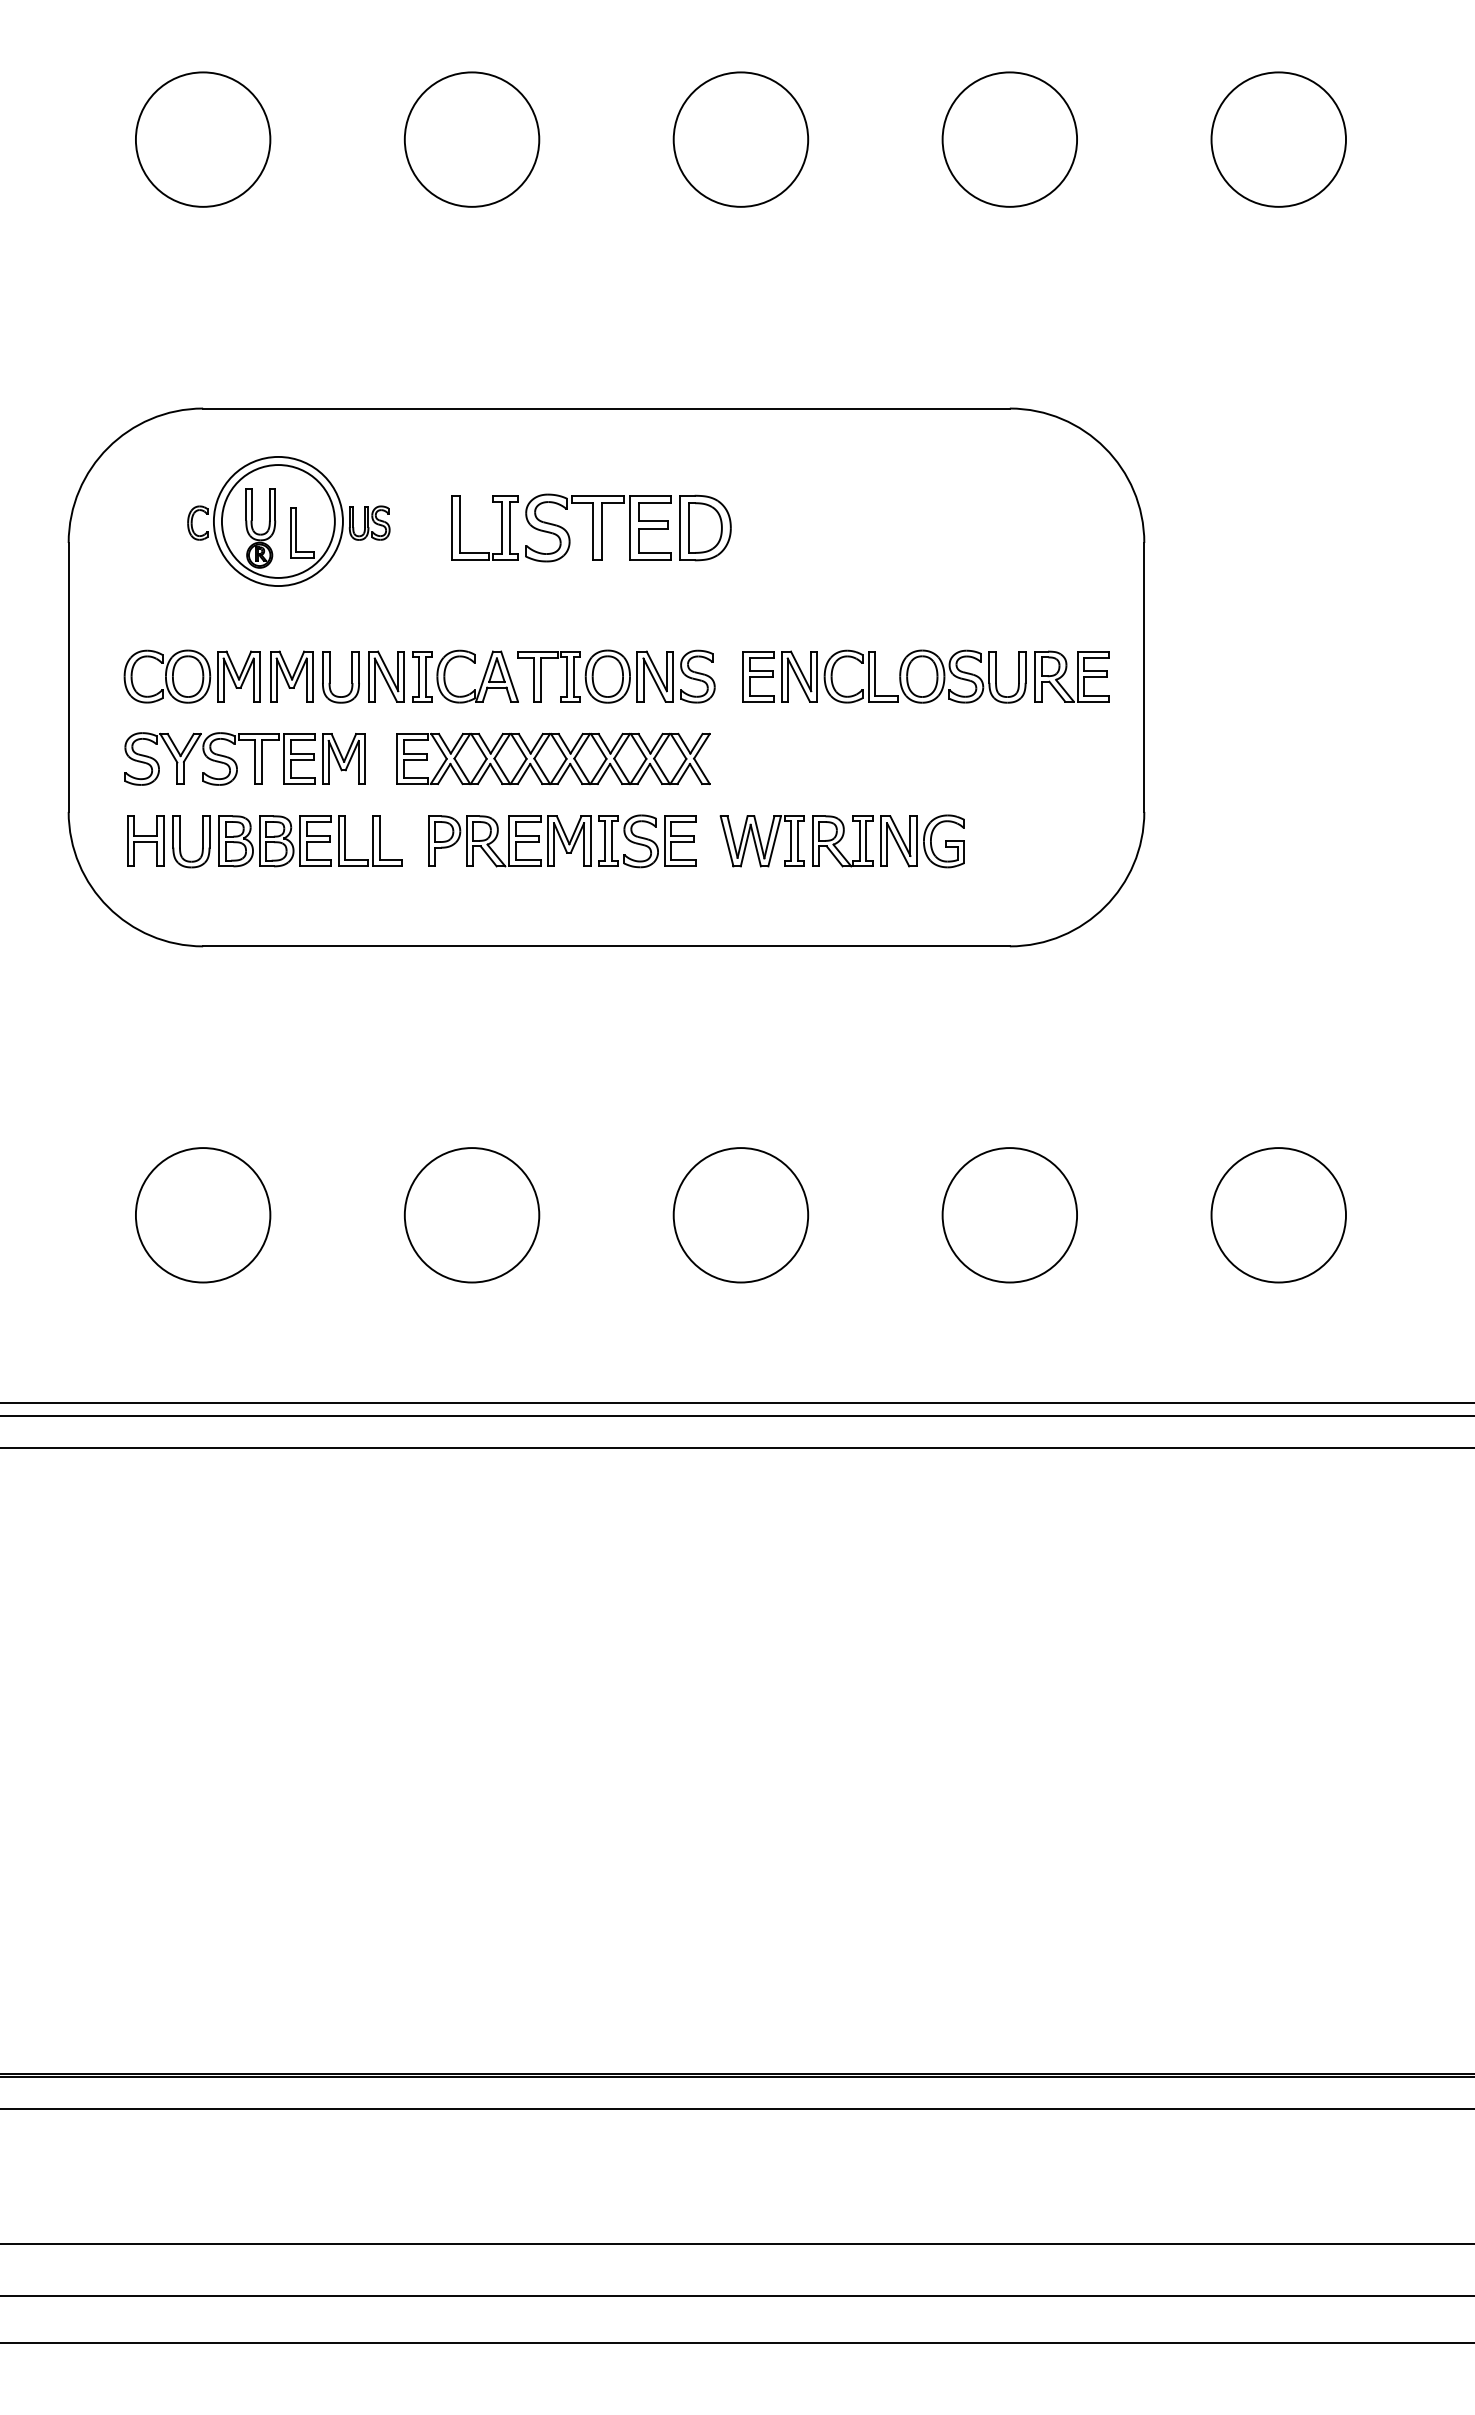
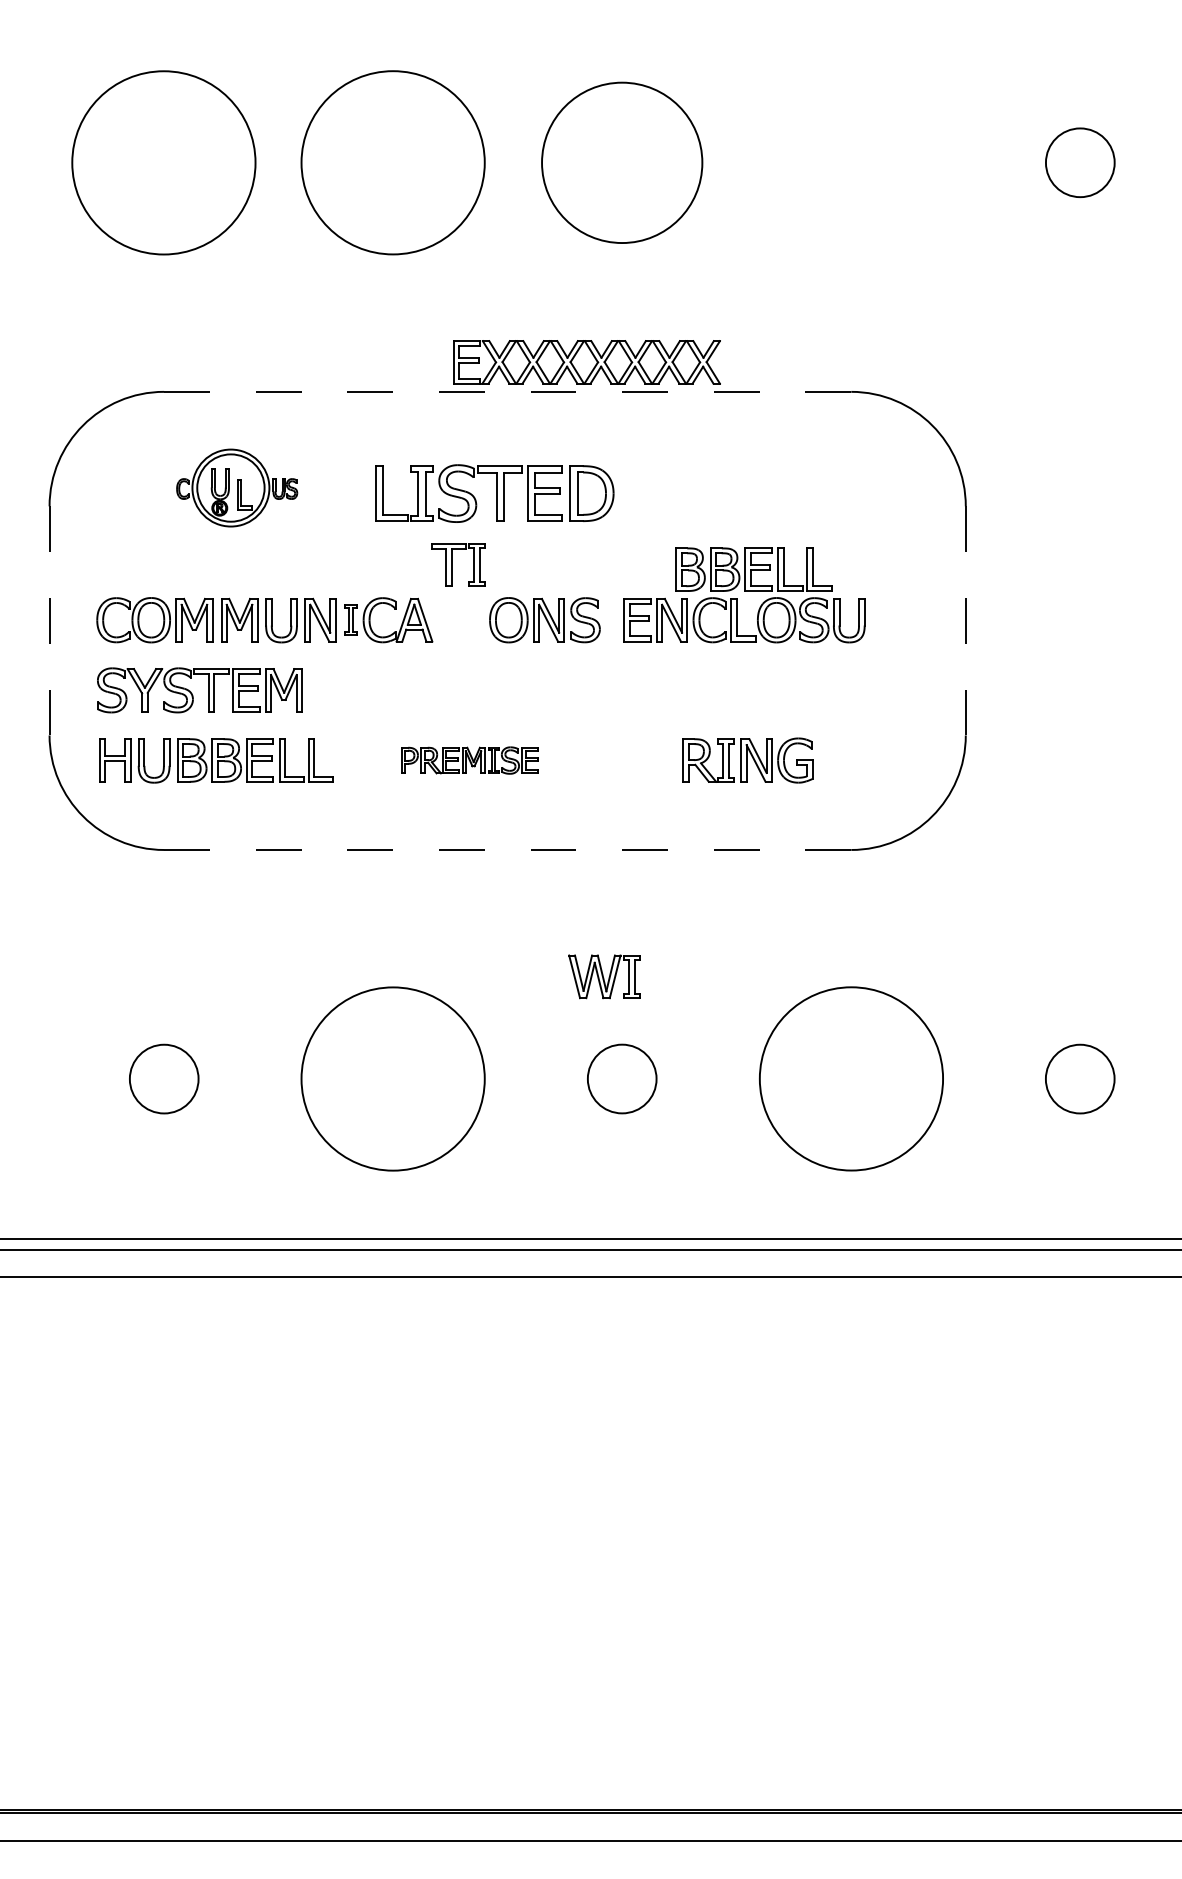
circle: (203, 139) -> (164, 162), size x1.6
circle: (471, 139) -> (392, 162), size x1.6
circle: (740, 139) -> (621, 162), size x1.4
circle: (1009, 139) -> (850, 162), removed
circle: (1278, 139) -> (1080, 162), size x0.6
line: (607, 408) -> (508, 391), solid -> dashed
part: (288, 521) -> (236, 488), size x0.7
part: (895, 617) -> (753, 569), added
line: (68, 676) -> (49, 620), solid -> dashed
part: (422, 676) -> (350, 620), size x0.7
part: (541, 676) -> (452, 564), moved
part: (1071, 676) -> (903, 620), removed
line: (1144, 677) -> (965, 620), solid -> dashed
part: (553, 758) -> (586, 362), moved
part: (562, 841) -> (470, 760), size x0.6
part: (761, 841) -> (603, 977), moved
line: (606, 946) -> (507, 850), solid -> dashed
circle: (203, 1215) -> (164, 1079), size x0.6
circle: (471, 1215) -> (392, 1079), size x1.6
circle: (740, 1215) -> (621, 1079), size x0.6
circle: (1009, 1215) -> (850, 1079), size x1.6
circle: (1278, 1215) -> (1080, 1079), size x0.6

